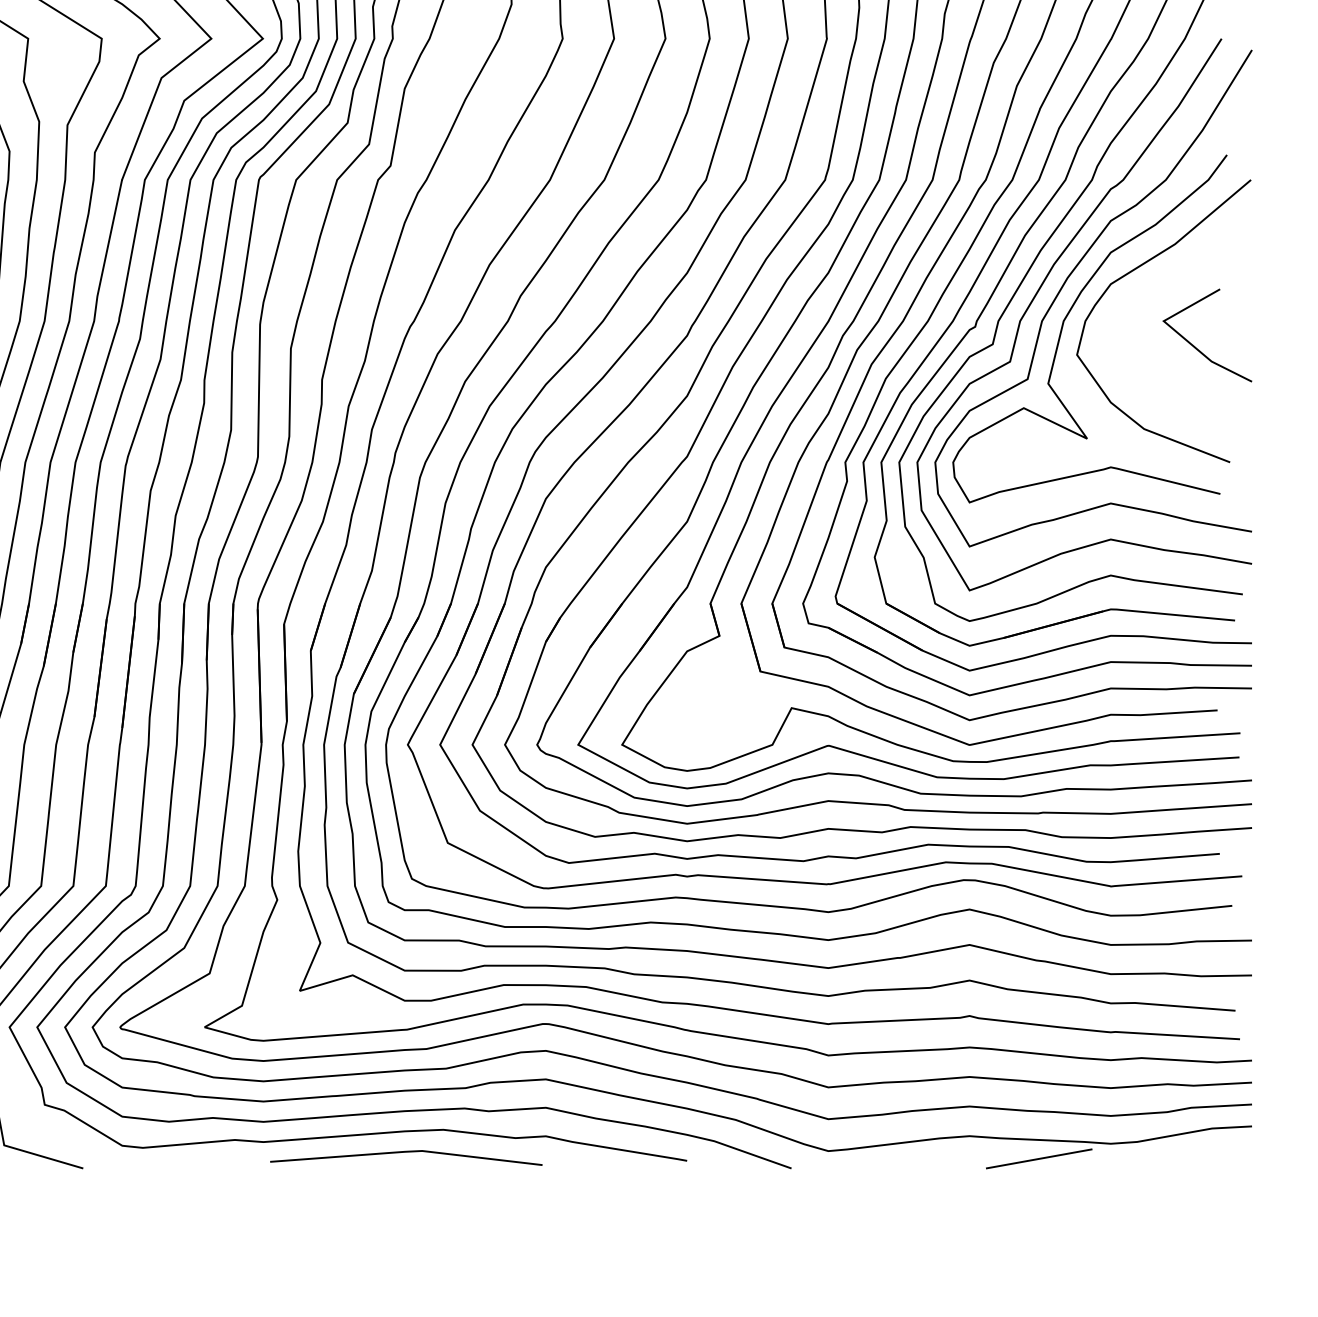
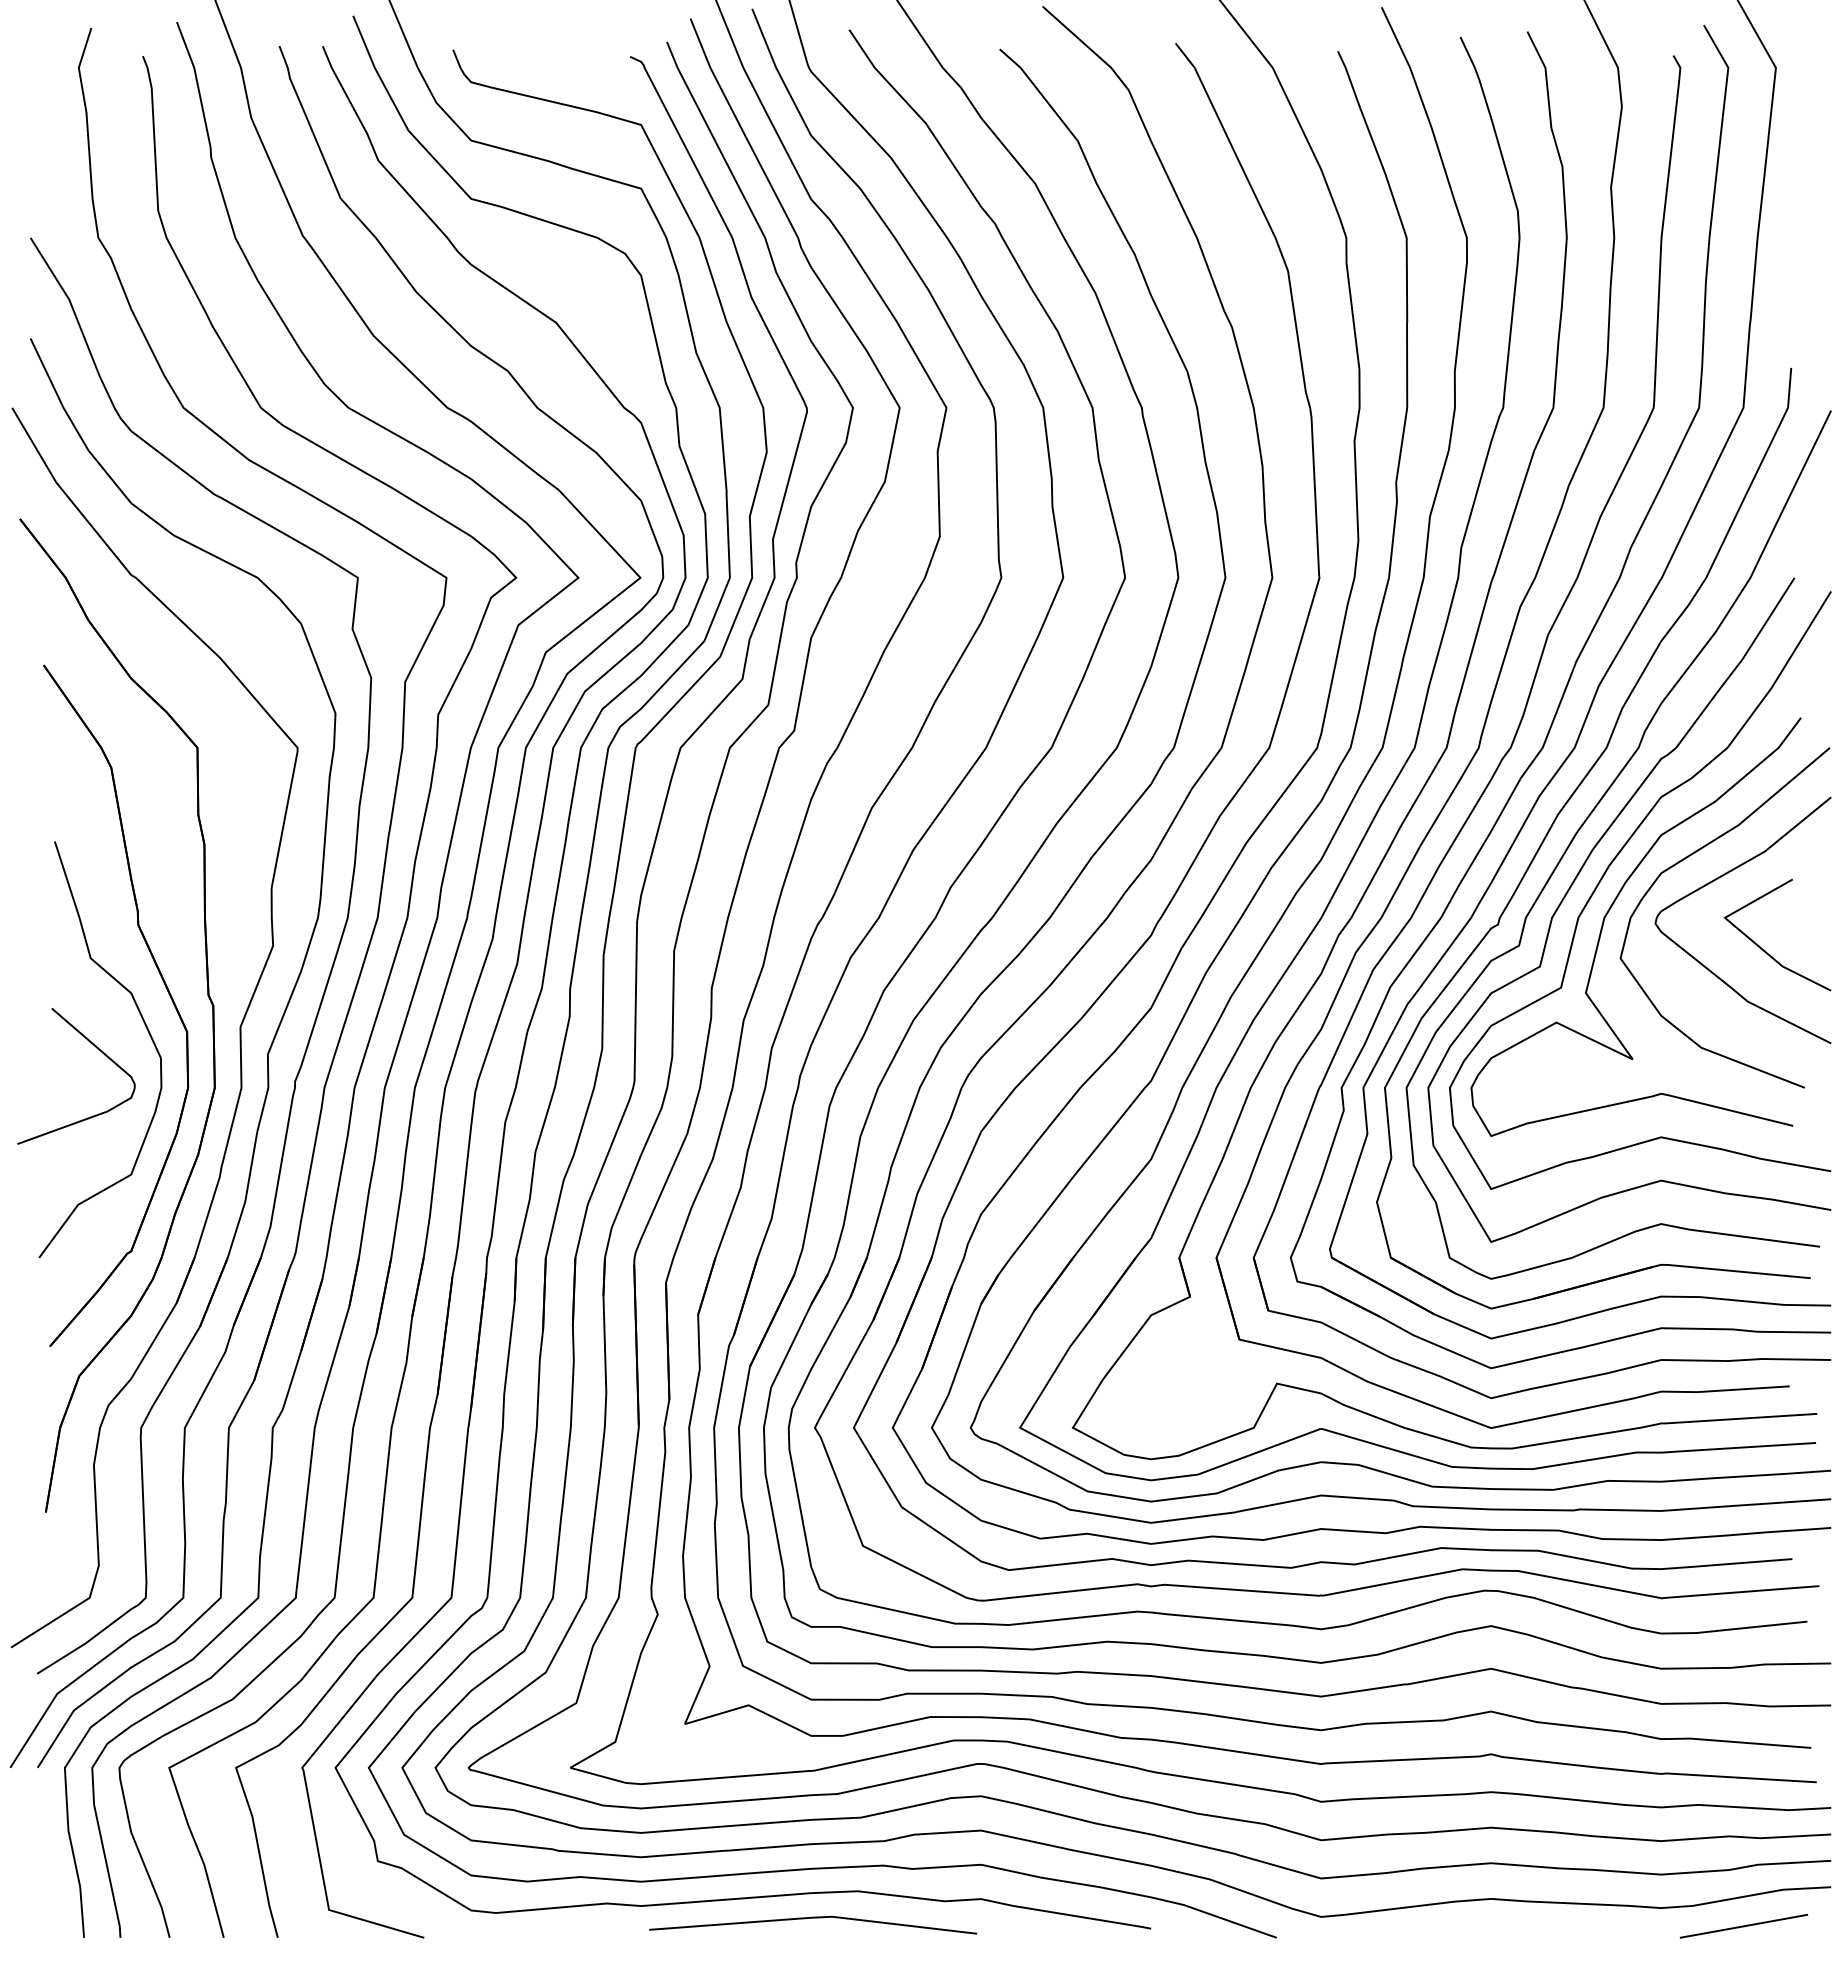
curve: (1156, 290) -> (1716, 880), added
line: (1038, 1158) -> (1743, 1925), moved

